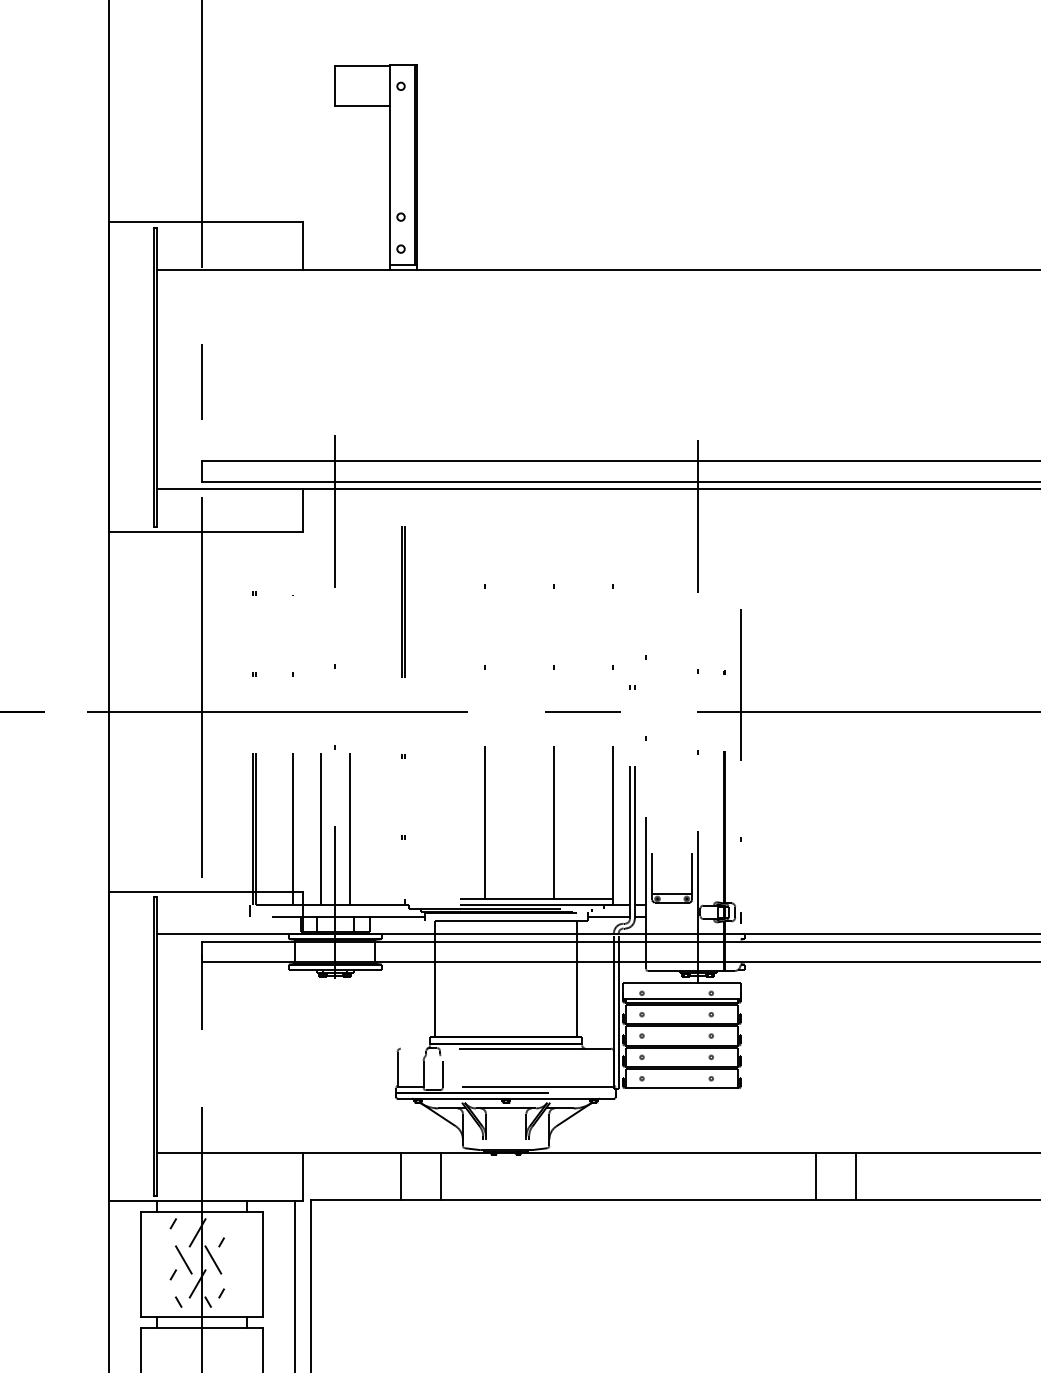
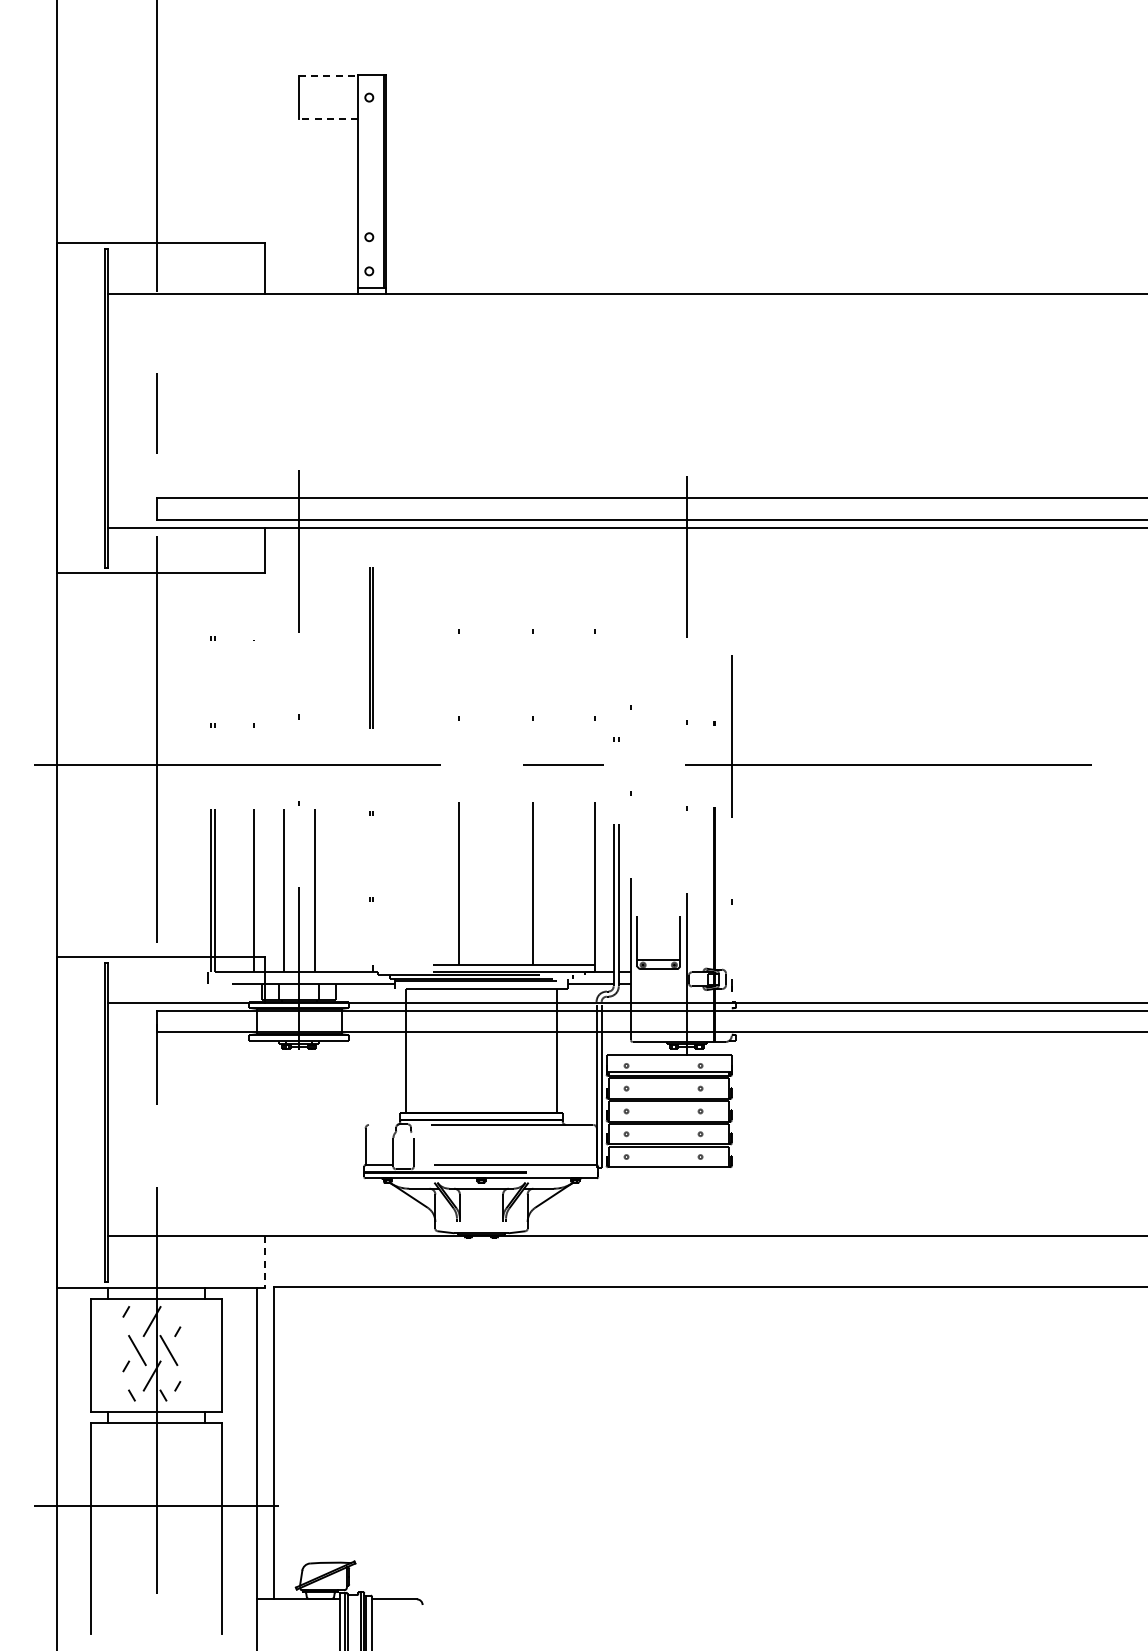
line: (363, 66) -> (329, 76), solid -> dashed
line: (362, 106) -> (328, 119), solid -> dashed
line: (303, 1176) -> (265, 1261), solid -> dashed
line: (401, 1176) -> (369, 1261), removed
line: (441, 1176) -> (412, 1261), removed
line: (816, 1176) -> (812, 1261), removed
line: (856, 1176) -> (855, 1261), removed

